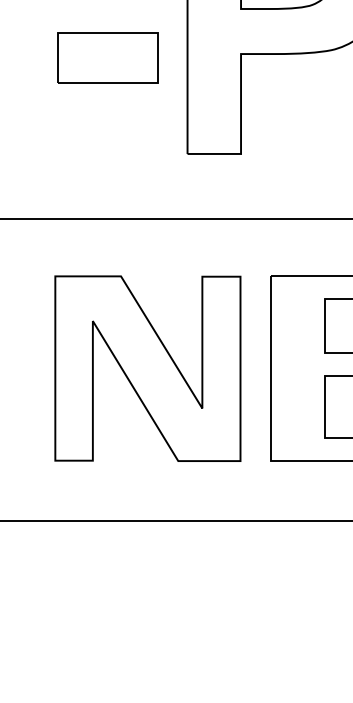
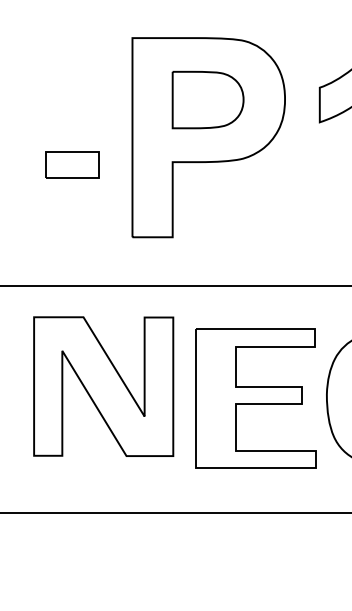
part: (107, 57) -> (72, 164), size x0.7
part: (147, 368) -> (103, 386), moved

